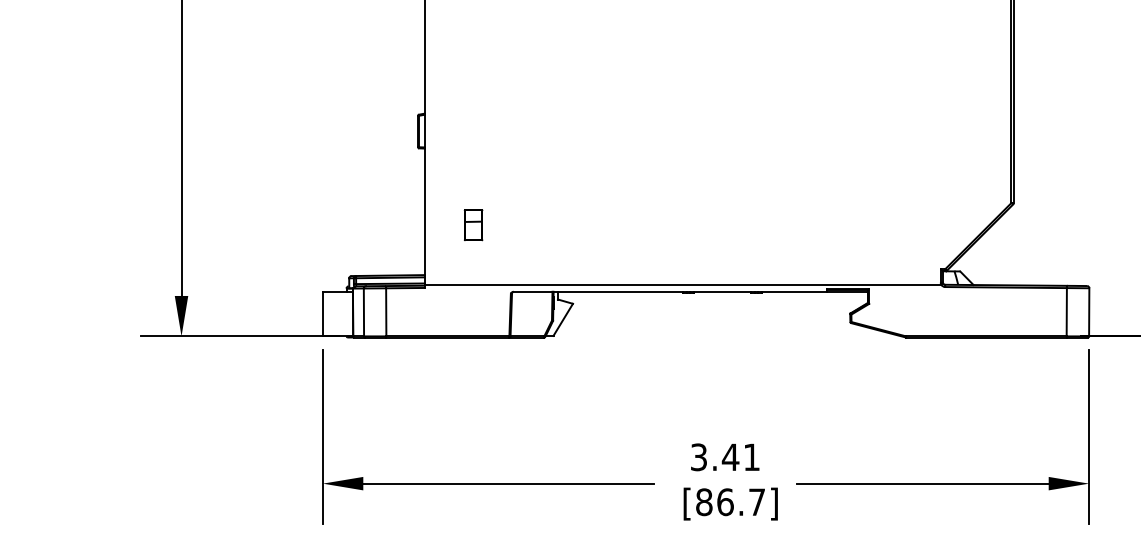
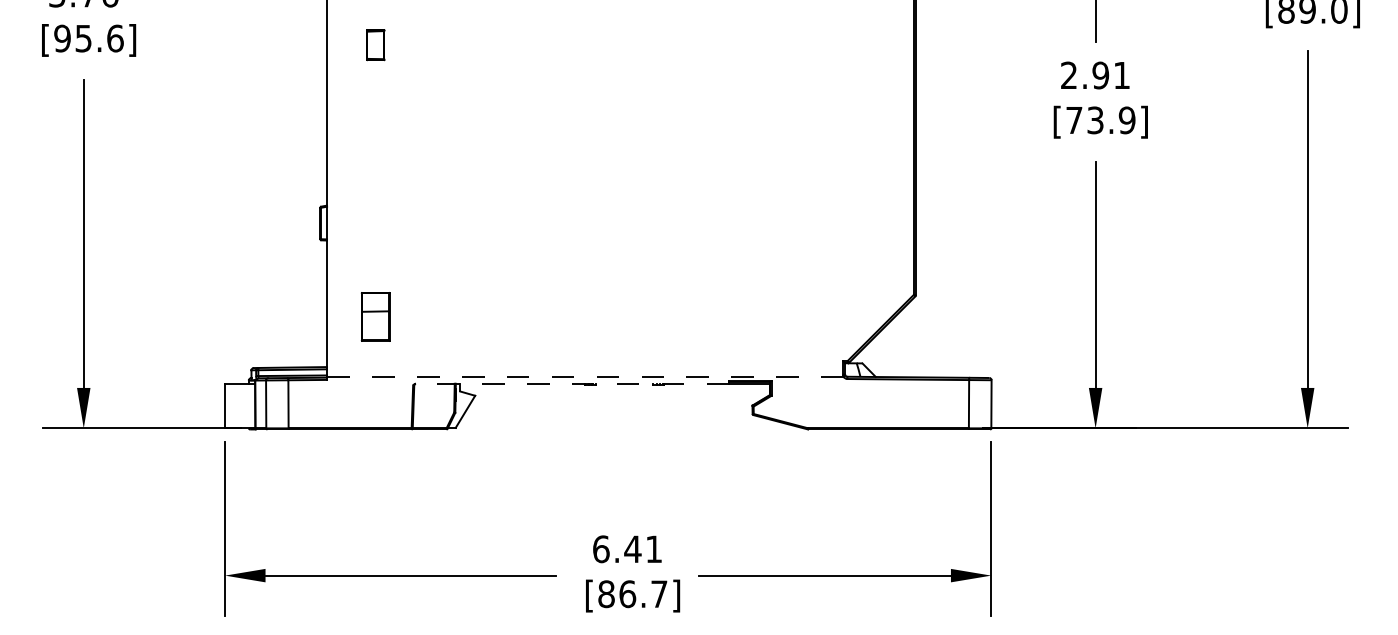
part: (473, 225) -> (375, 317), size x1.6
line: (682, 284) -> (584, 376), solid -> dashed
line: (670, 291) -> (572, 383), solid -> dashed
text: (699, 457) -> (601, 549), 3.41 -> 6.41

